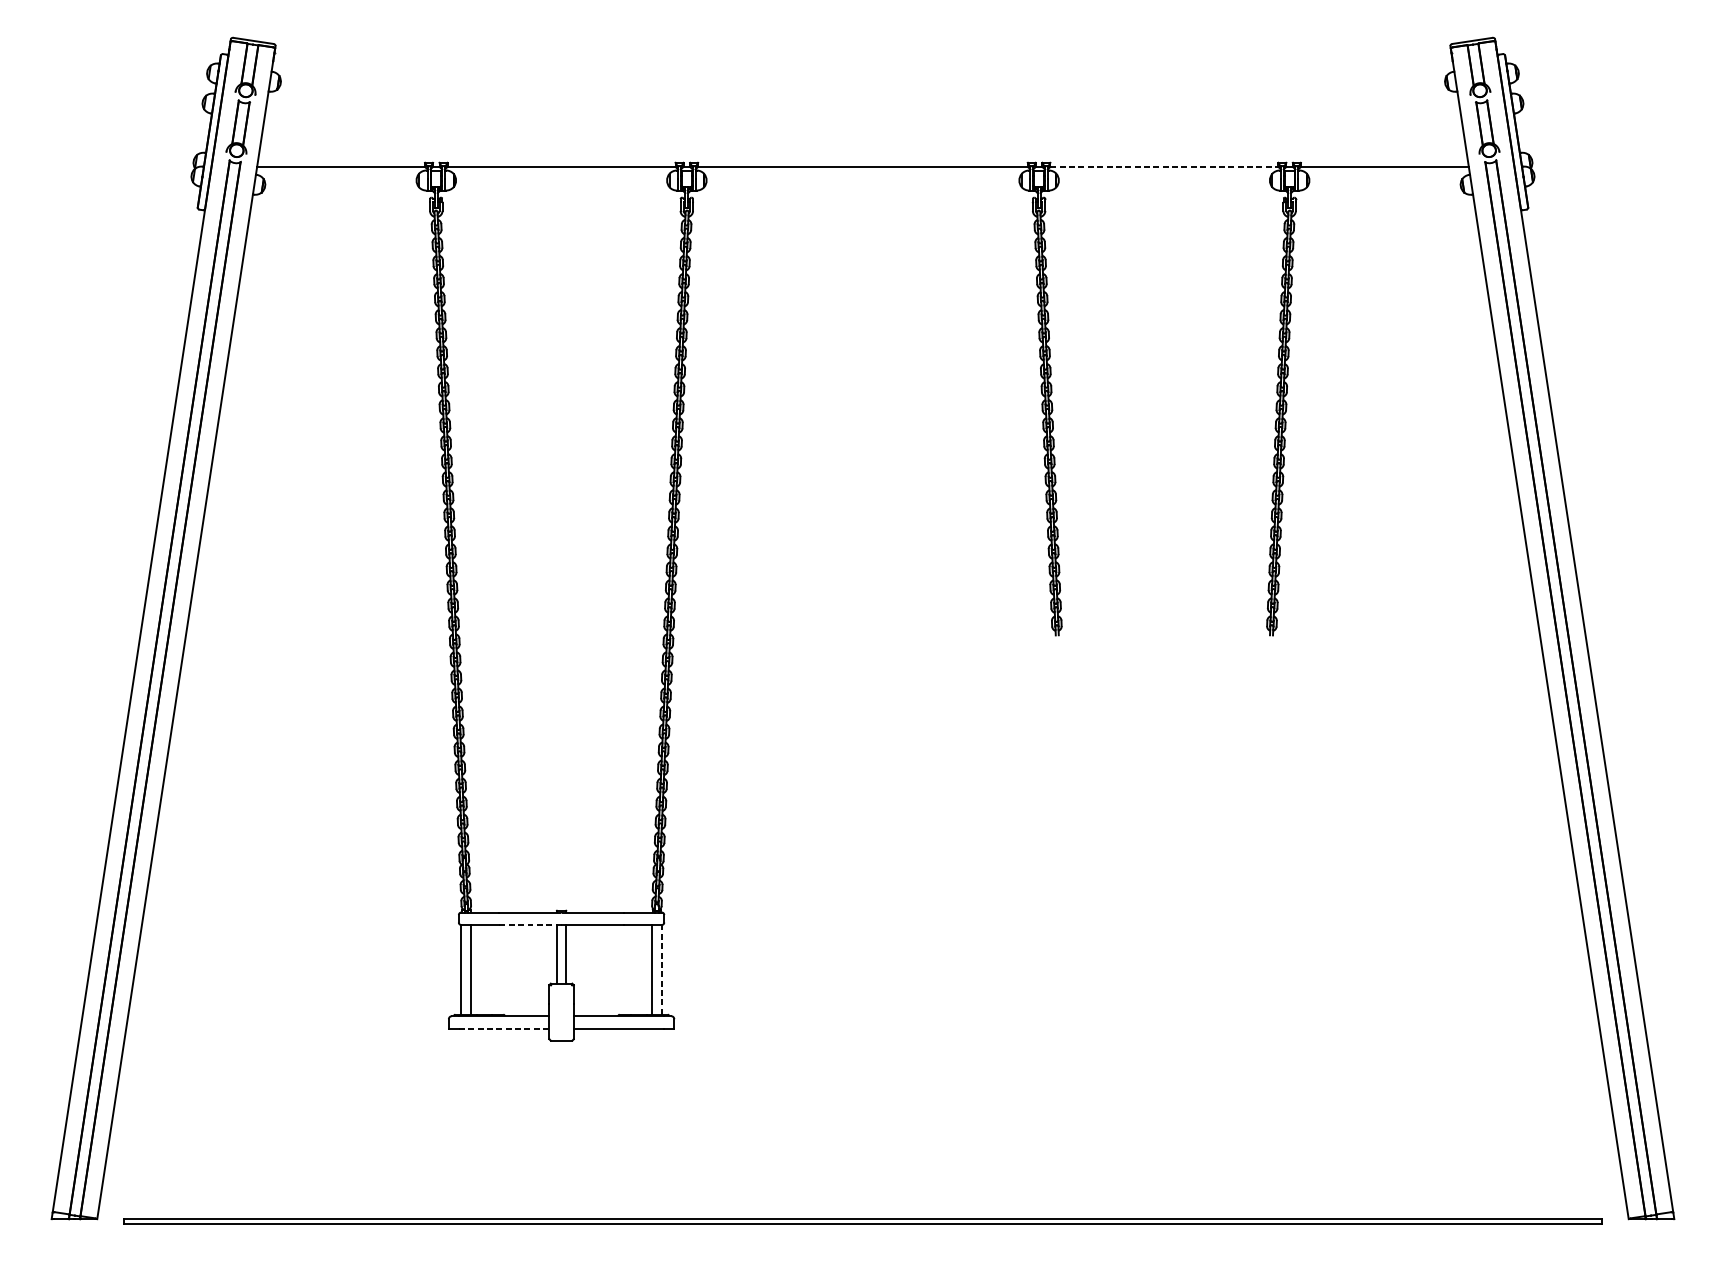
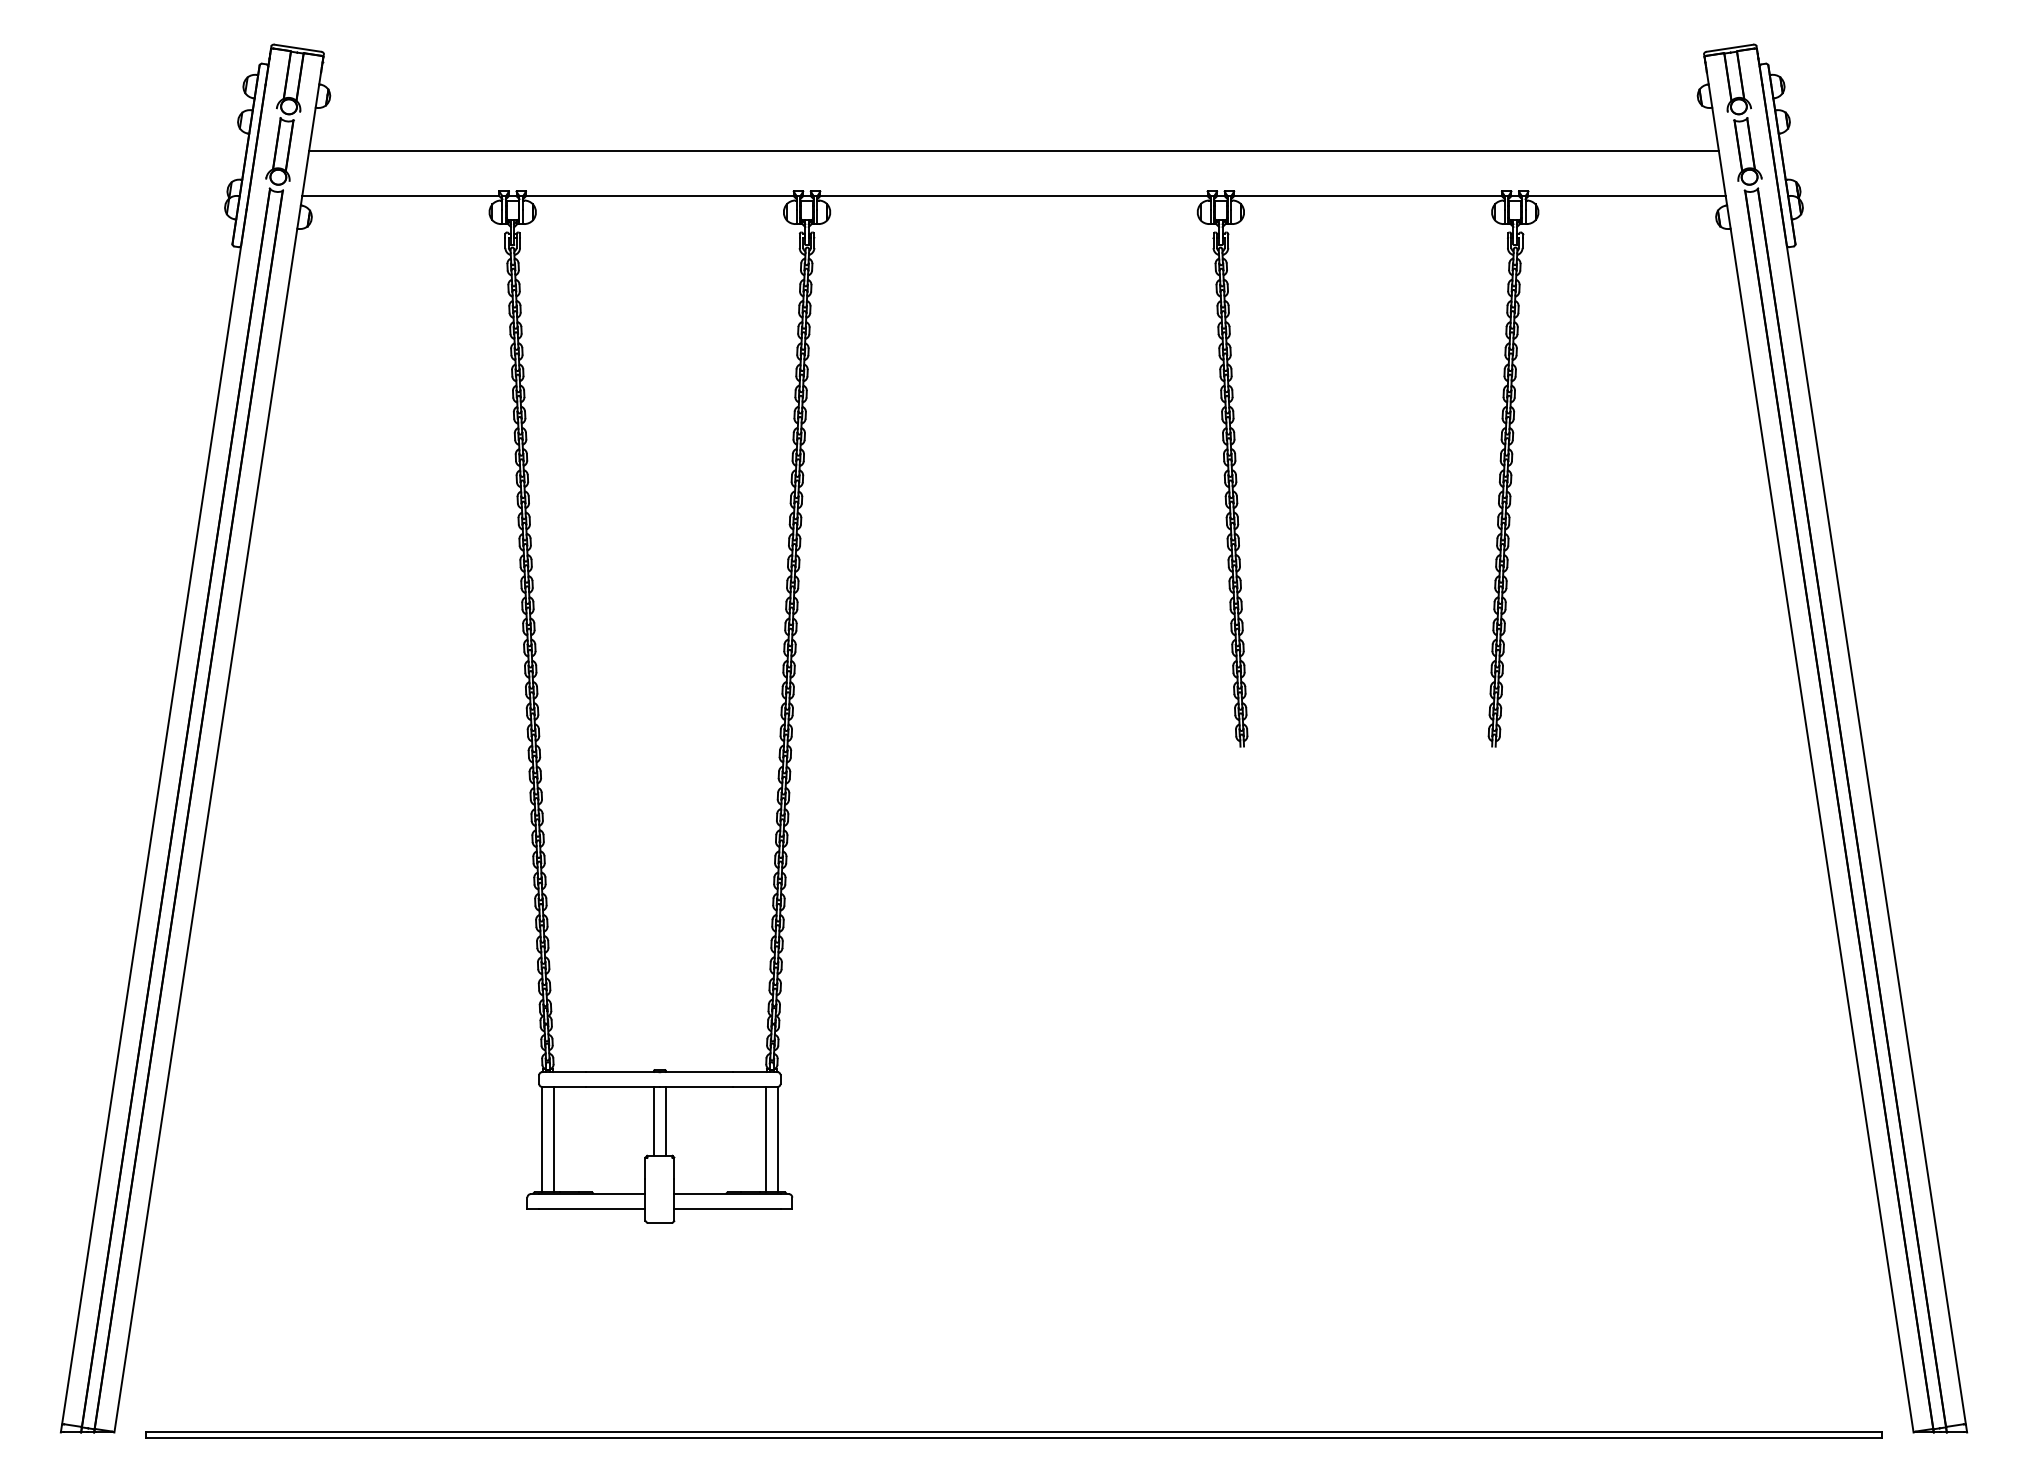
line: (862, 128) -> (1013, 151), added
line: (1164, 167) -> (1368, 196), dashed -> solid
line: (530, 924) -> (623, 1086), dashed -> solid
line: (661, 969) -> (777, 1139), dashed -> solid
line: (504, 1028) -> (592, 1208), dashed -> solid

